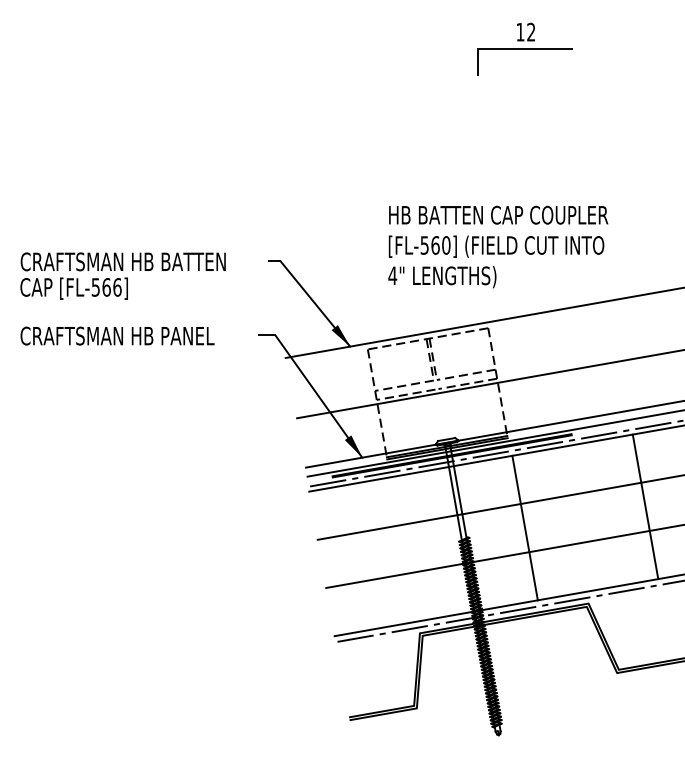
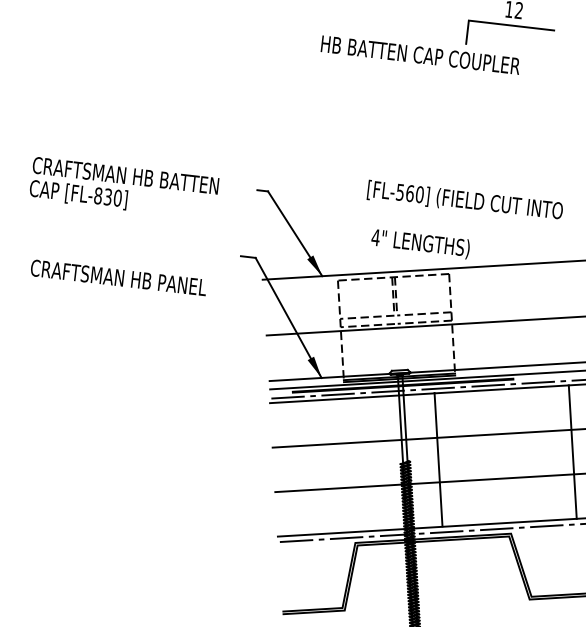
text: (498, 214) -> (420, 54), moved
text: (442, 277) -> (420, 244), moved
text: (106, 287) -> (107, 197), [FL-566] -> [FL-830]
text: (117, 335) -> (118, 277), moved
line: (524, 527) -> (438, 459), moved

